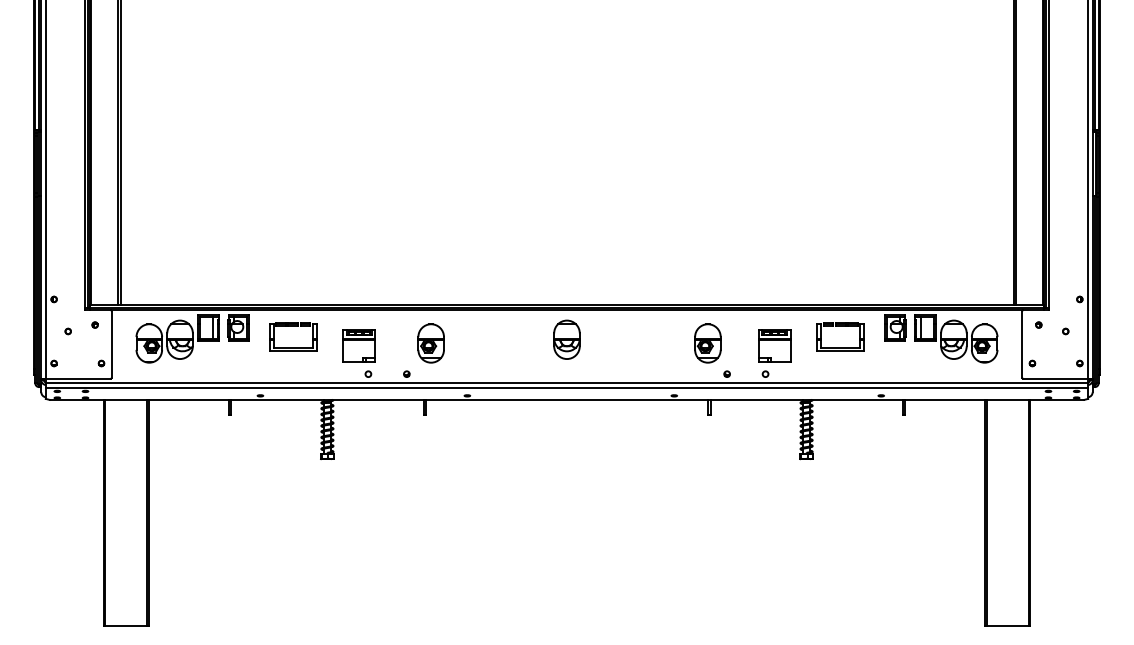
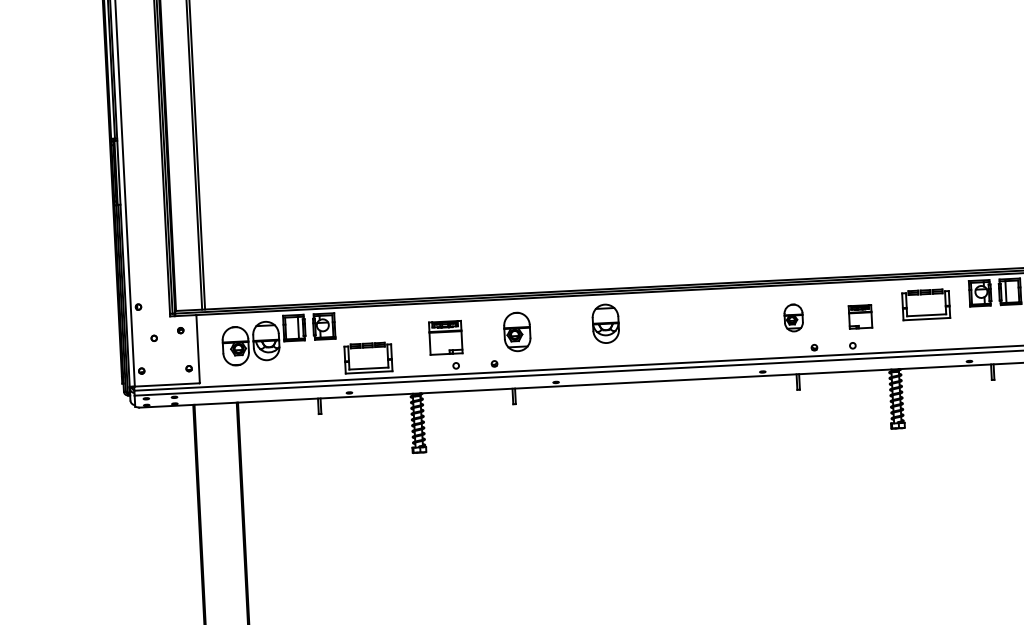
part: (293, 326) -> (368, 347), moved
part: (566, 339) -> (605, 323), moved
part: (707, 343) -> (793, 318), size x0.7
part: (774, 345) -> (860, 316), size x0.7

